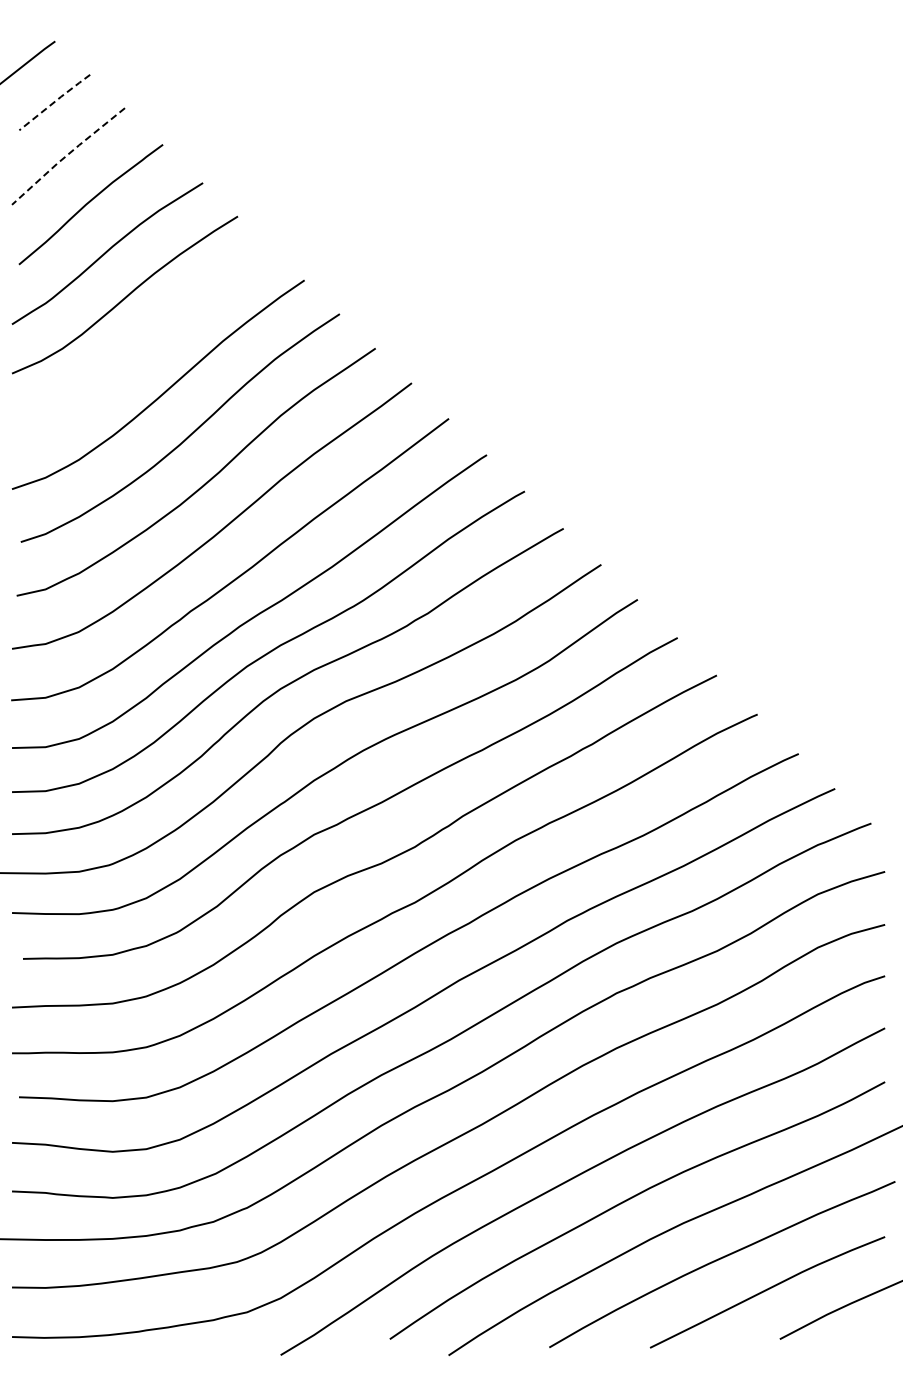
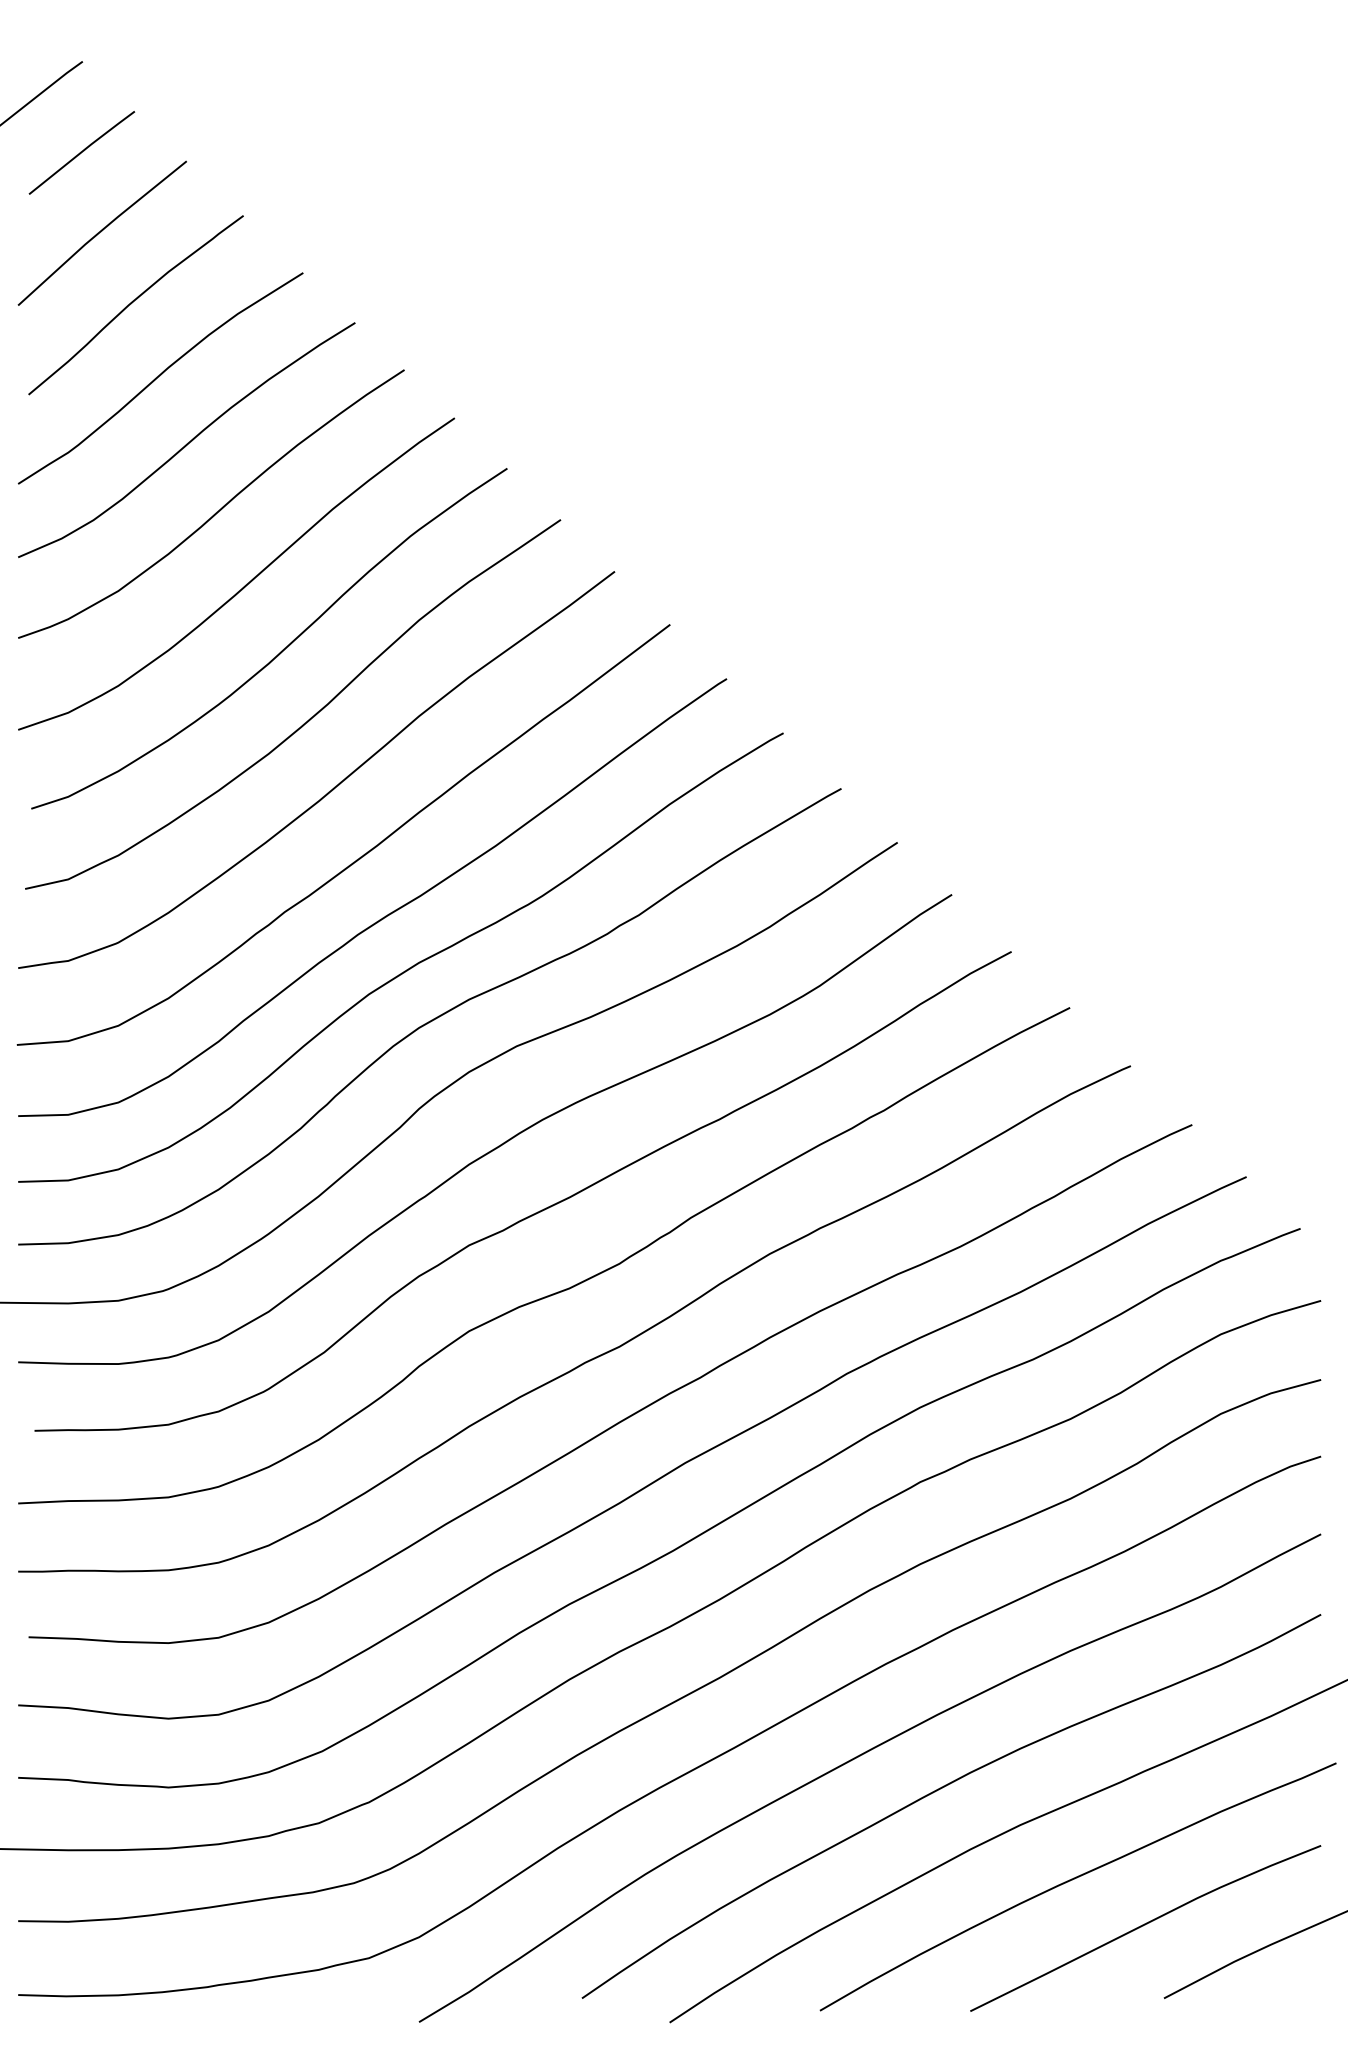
line: (54, 101) -> (81, 151), dashed -> solid
line: (67, 155) -> (100, 231), dashed -> solid
curve: (146, 341) -> (218, 509), added

